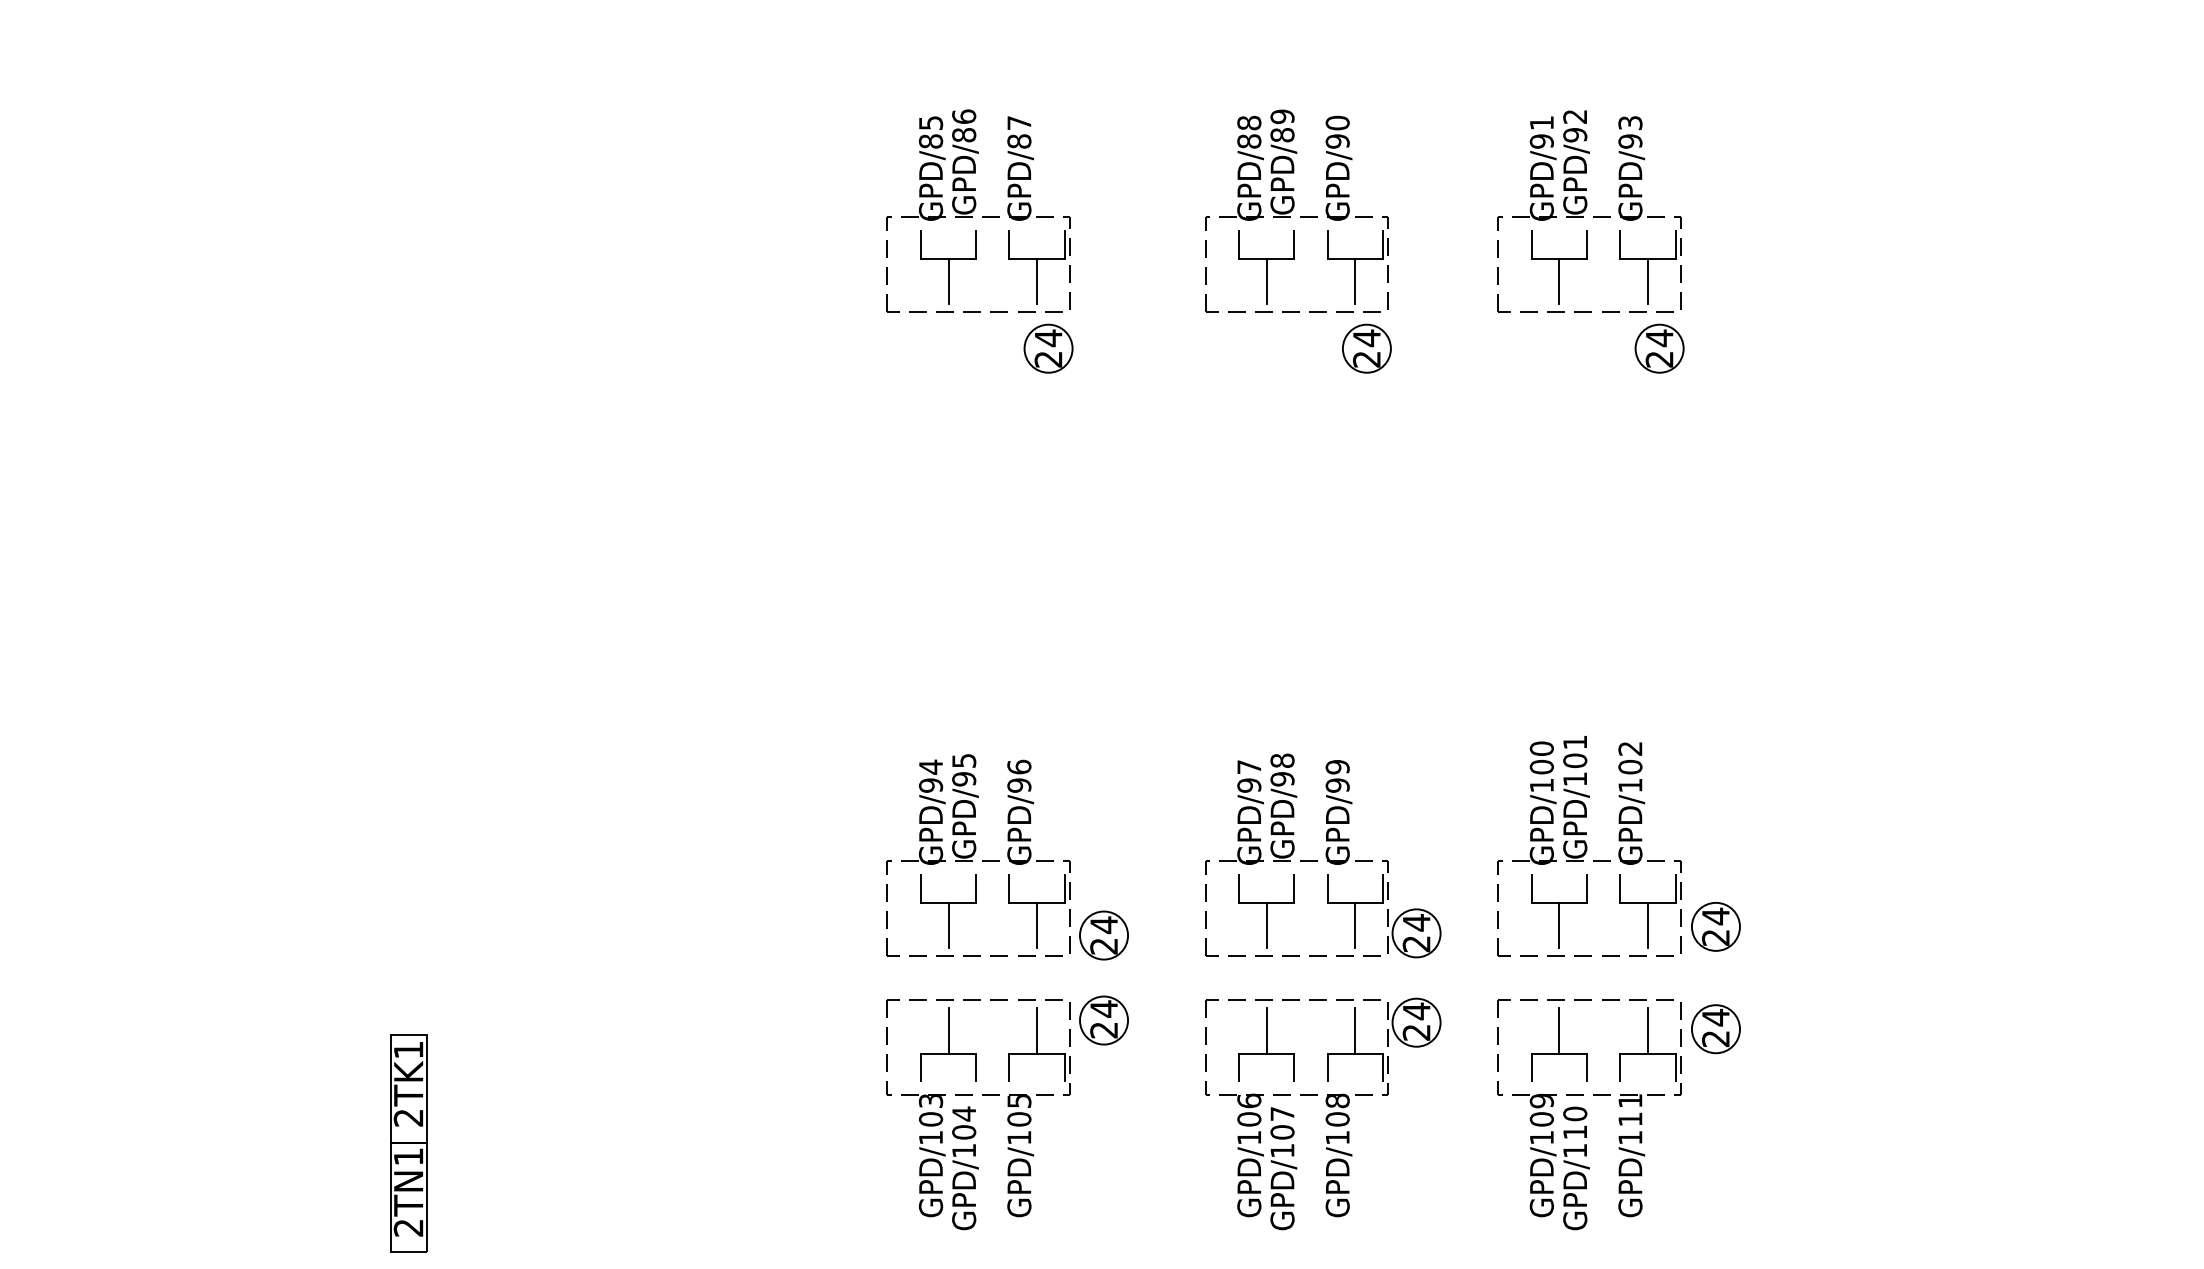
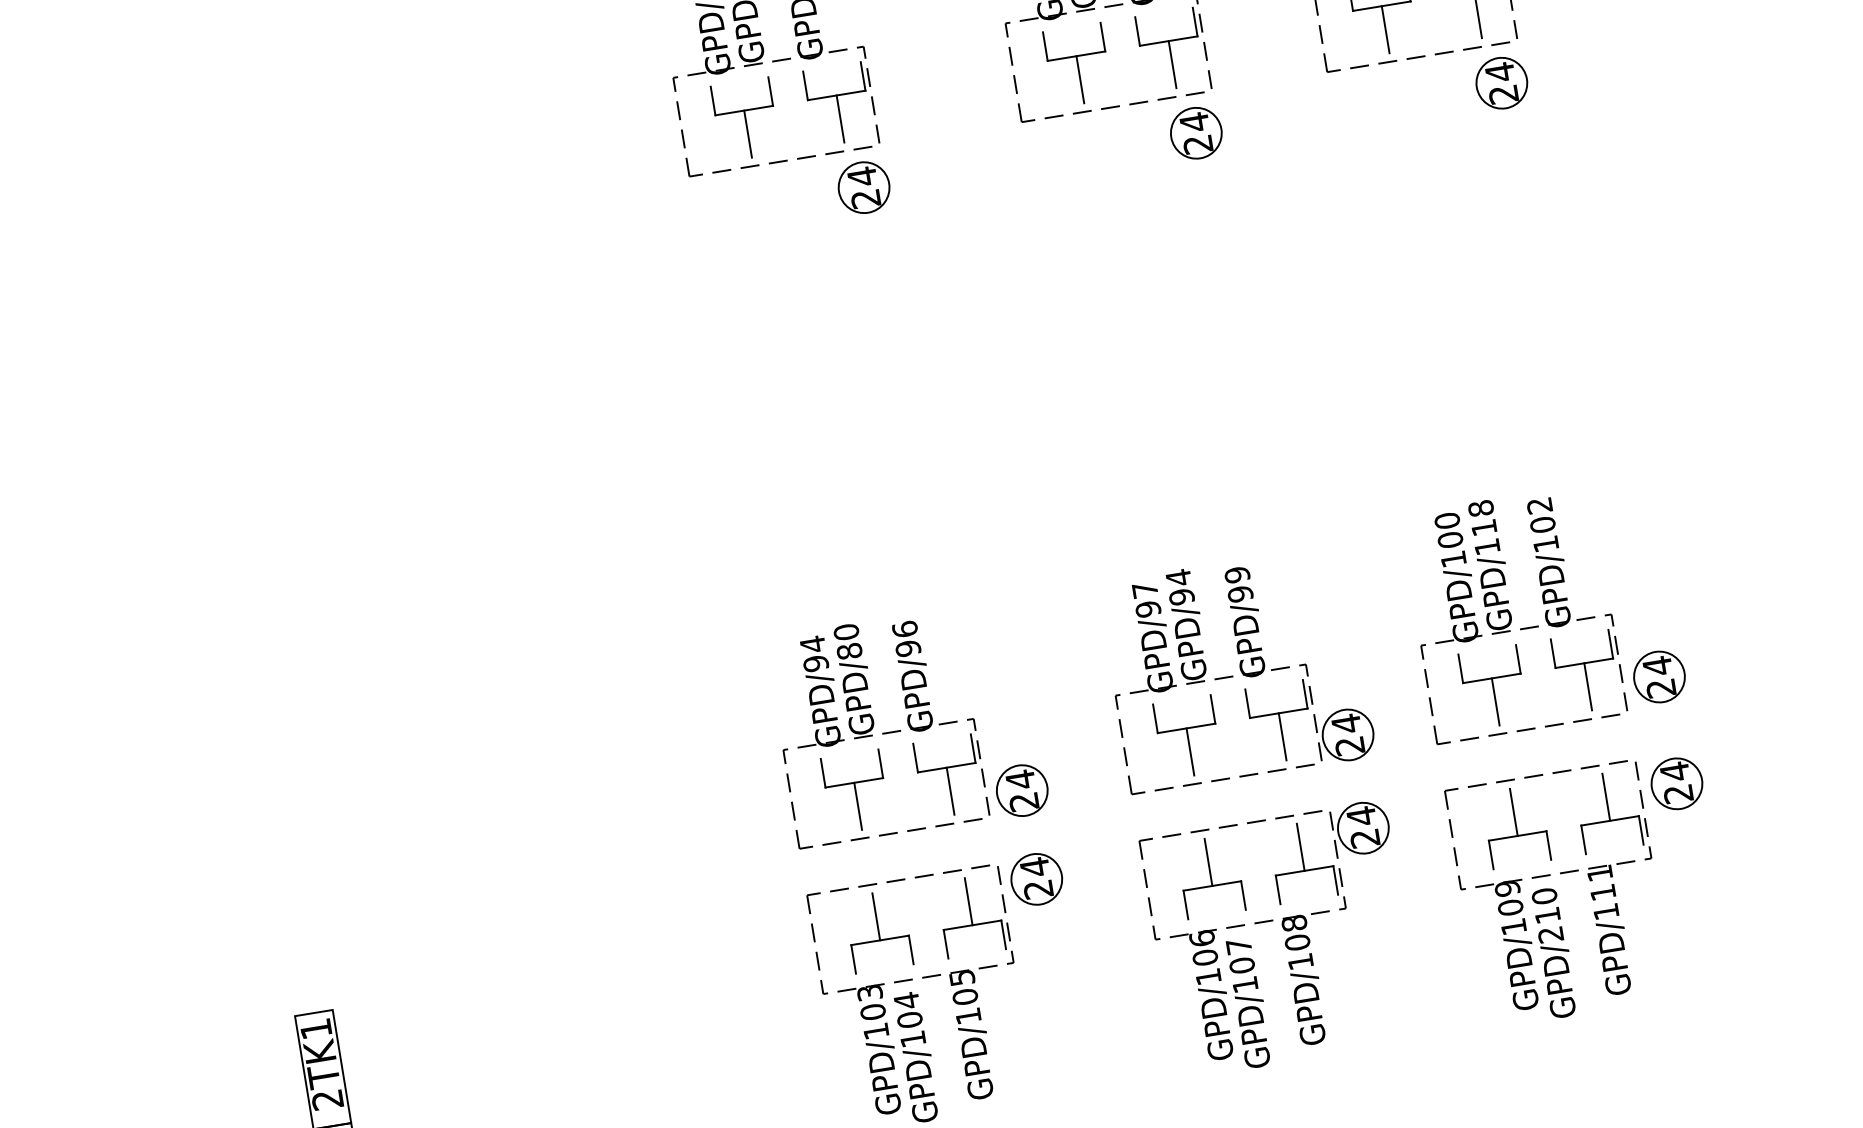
text: (1575, 751) -> (1482, 517), GPD/101 -> GPD/118
text: (1282, 760) -> (1178, 577), GPD/98 -> GPD/94
text: (964, 769) -> (848, 641), GPD/95 -> GPD/80
text: (1574, 1150) -> (1550, 934), GPD/110 -> GPD/210

